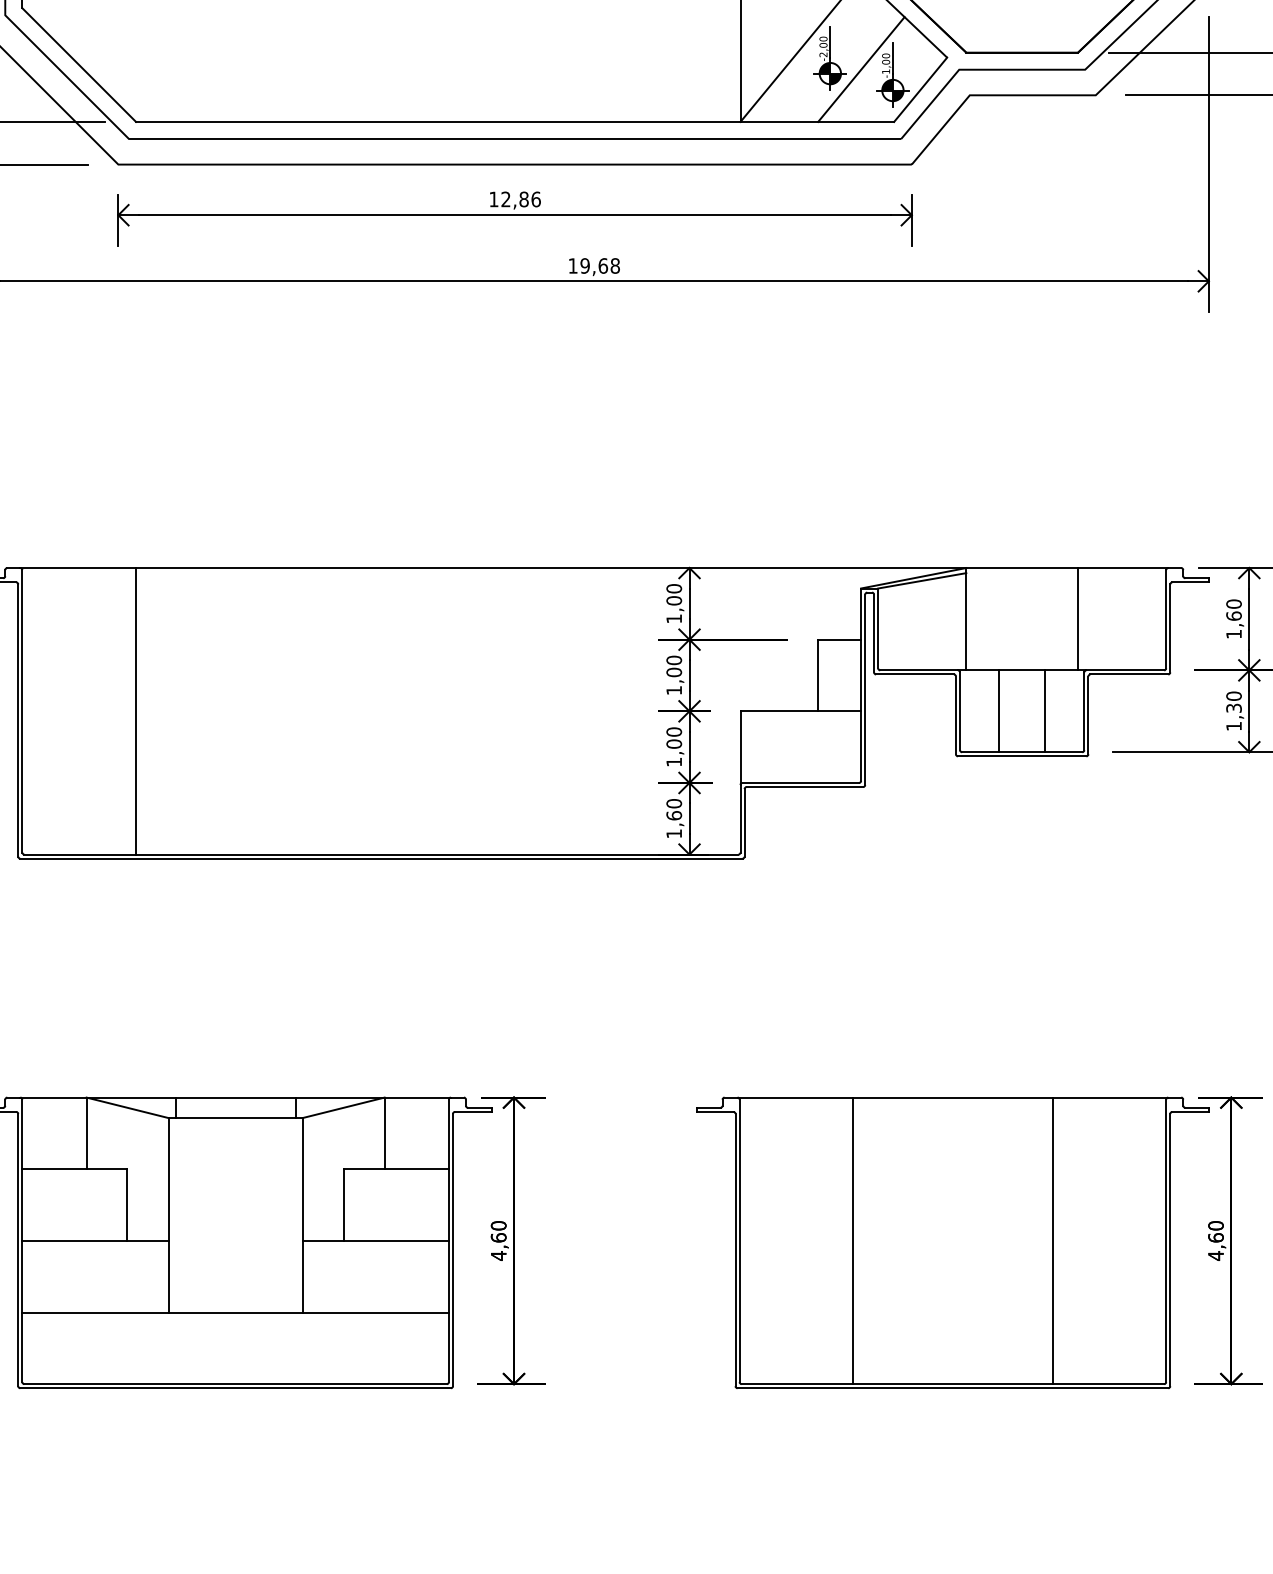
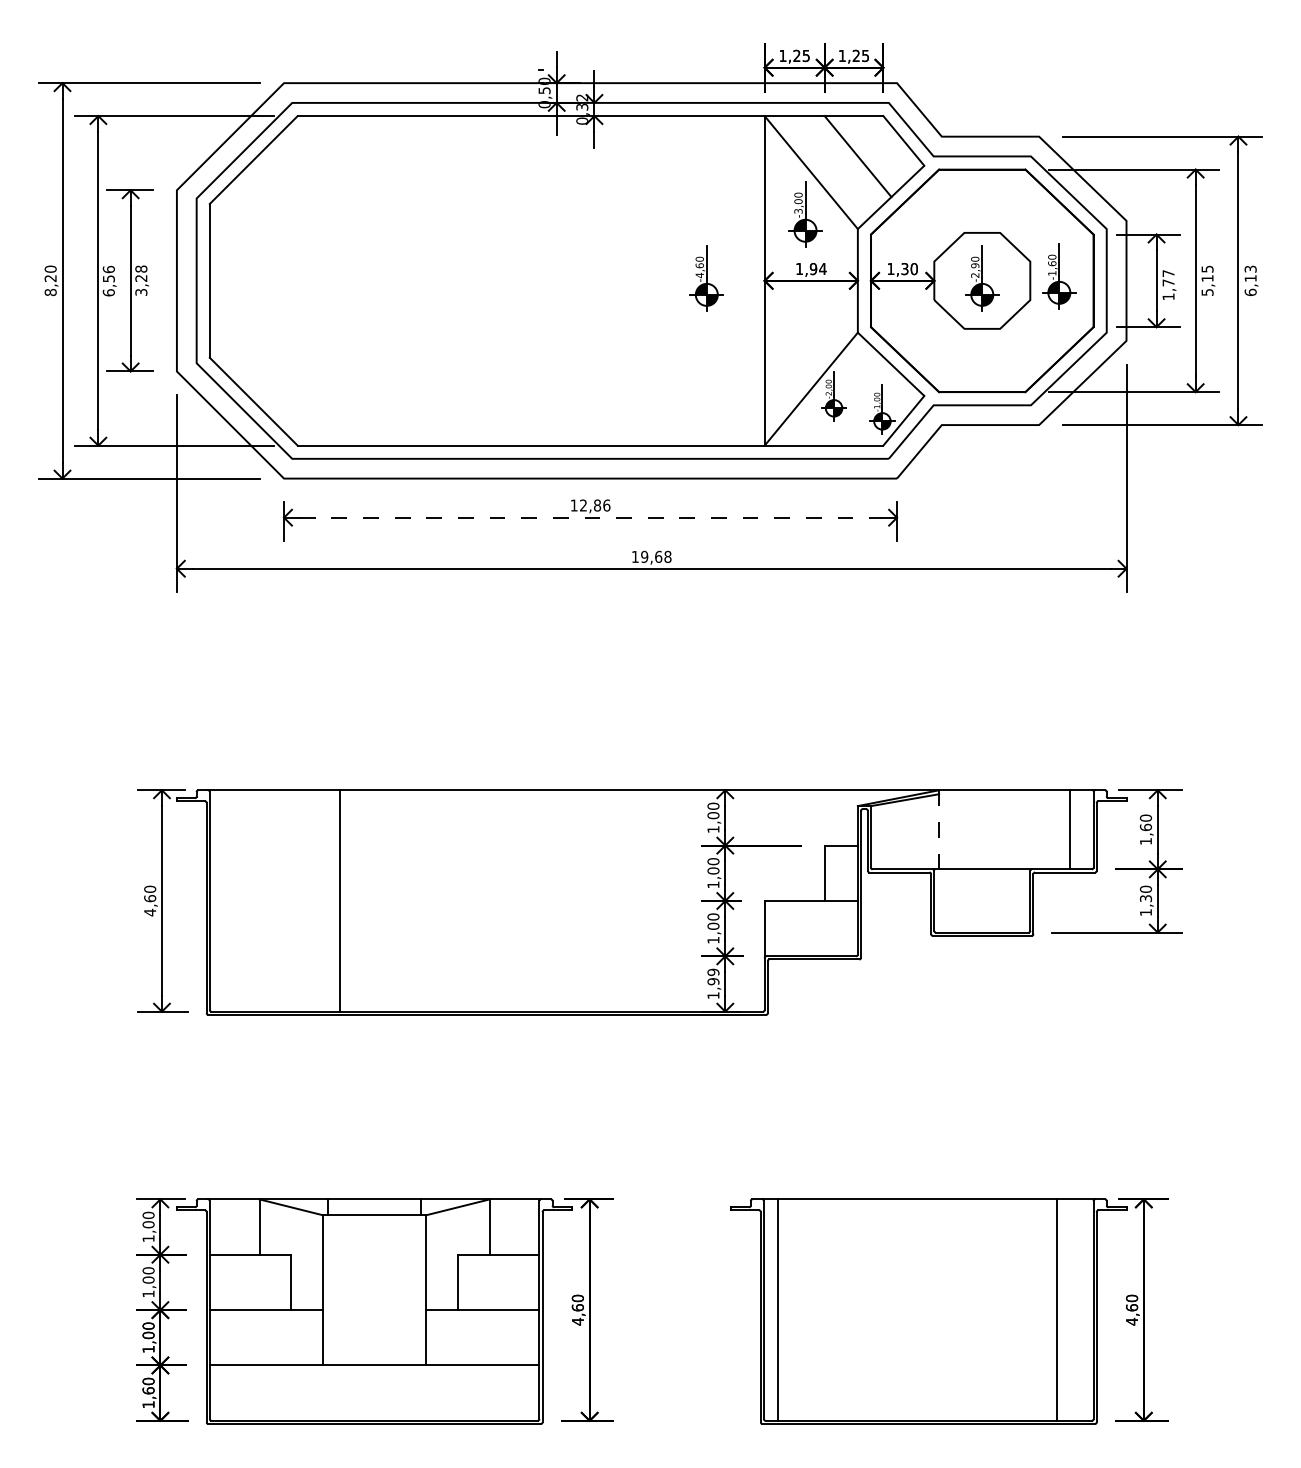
line: (860, 68) -> (857, 404), removed
line: (515, 214) -> (590, 517), solid -> dashed
line: (966, 618) -> (939, 829), solid -> dashed
line: (1078, 618) -> (1070, 829), moved
line: (135, 710) -> (339, 900), moved
line: (999, 710) -> (964, 900), removed
line: (1045, 710) -> (1000, 900), removed
text: (674, 809) -> (713, 976), 1,60 -> 1,99
line: (852, 1240) -> (777, 1309), moved
line: (1052, 1240) -> (1056, 1309), moved

